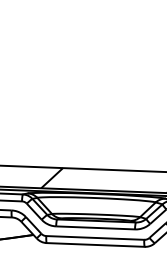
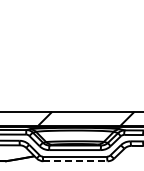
line: (97, 245) -> (76, 161), solid -> dashed

